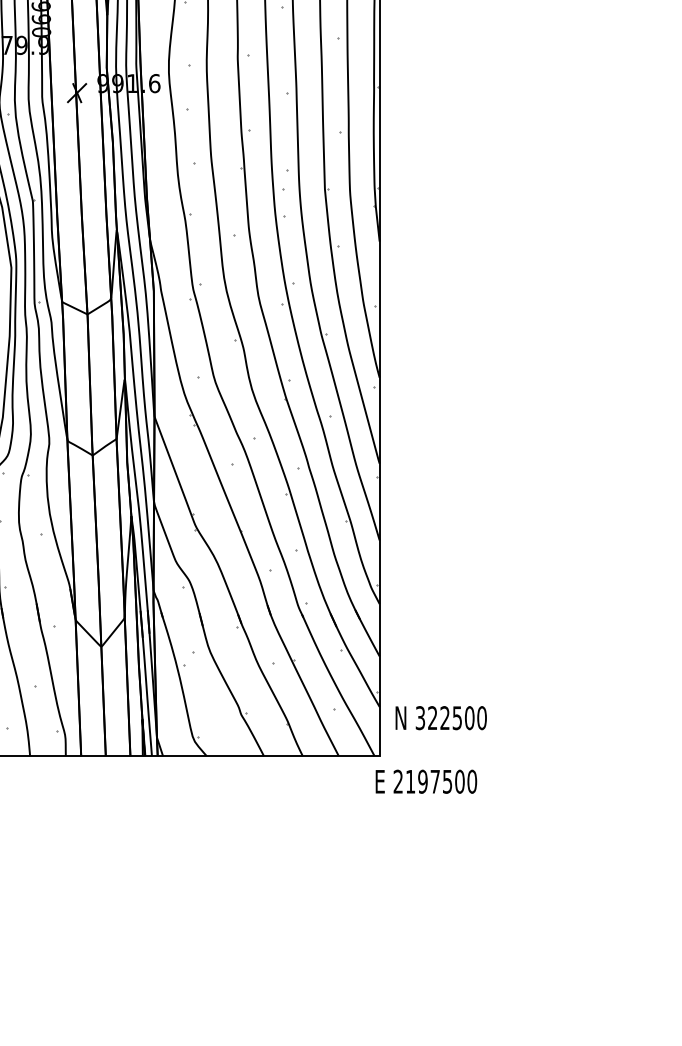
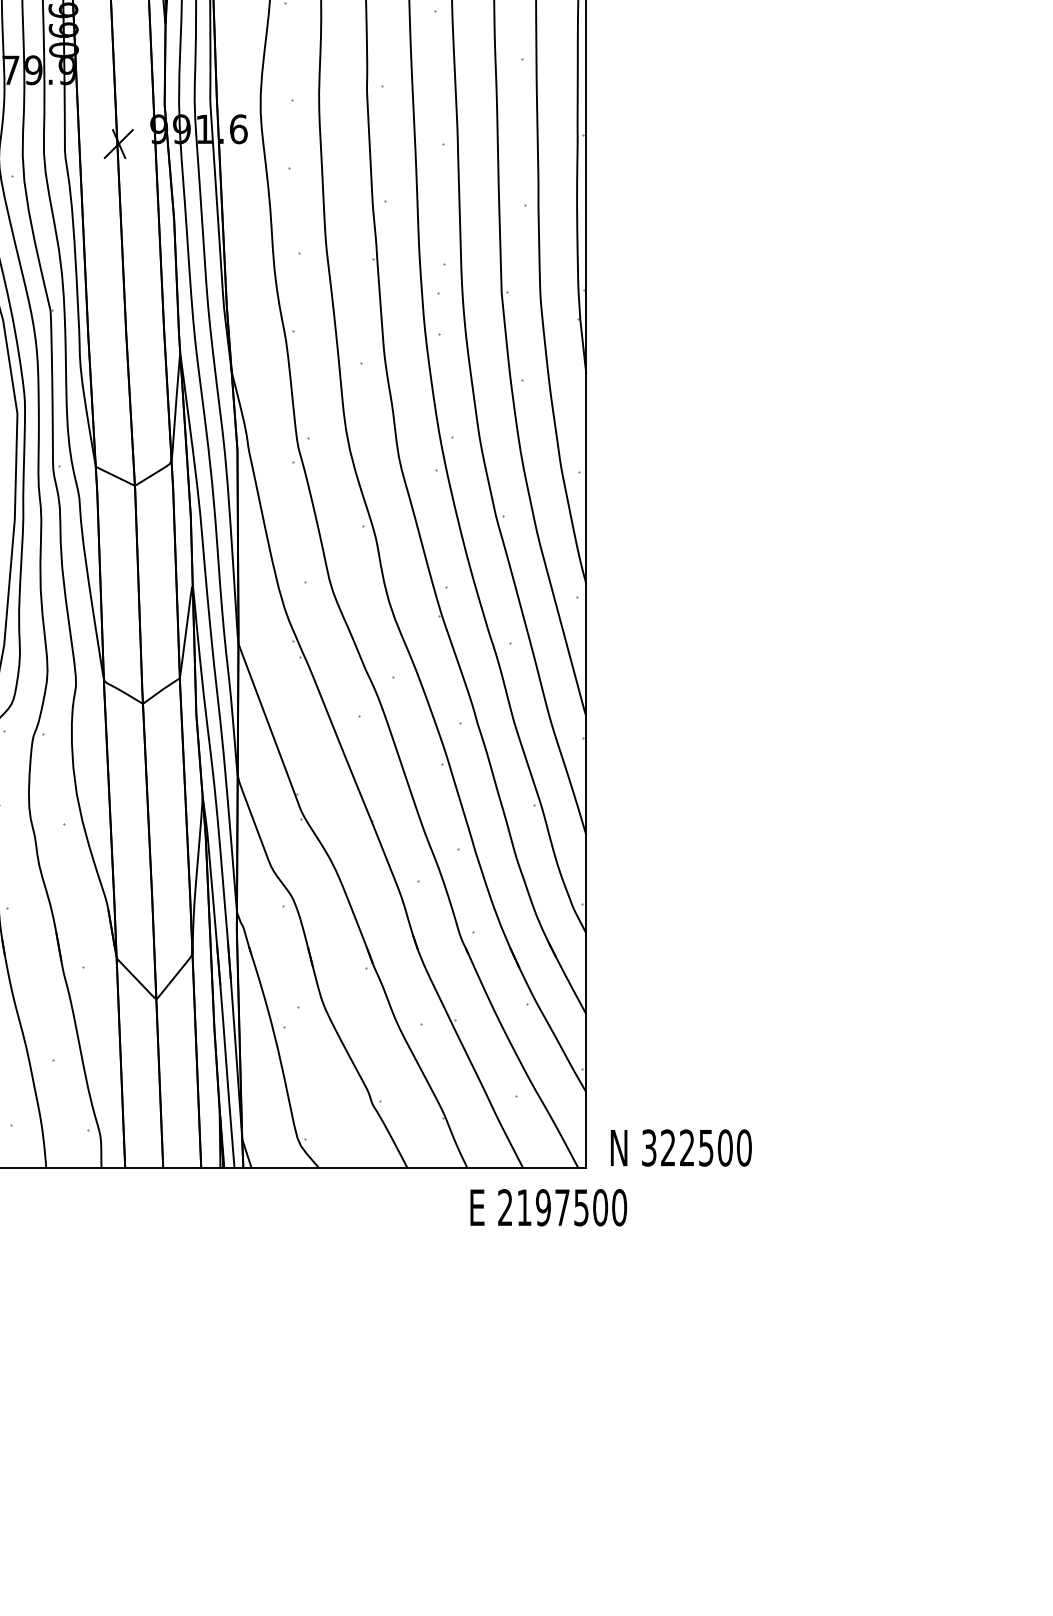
text: (440, 718) -> (680, 1148), moved
text: (426, 781) -> (548, 1207), moved

